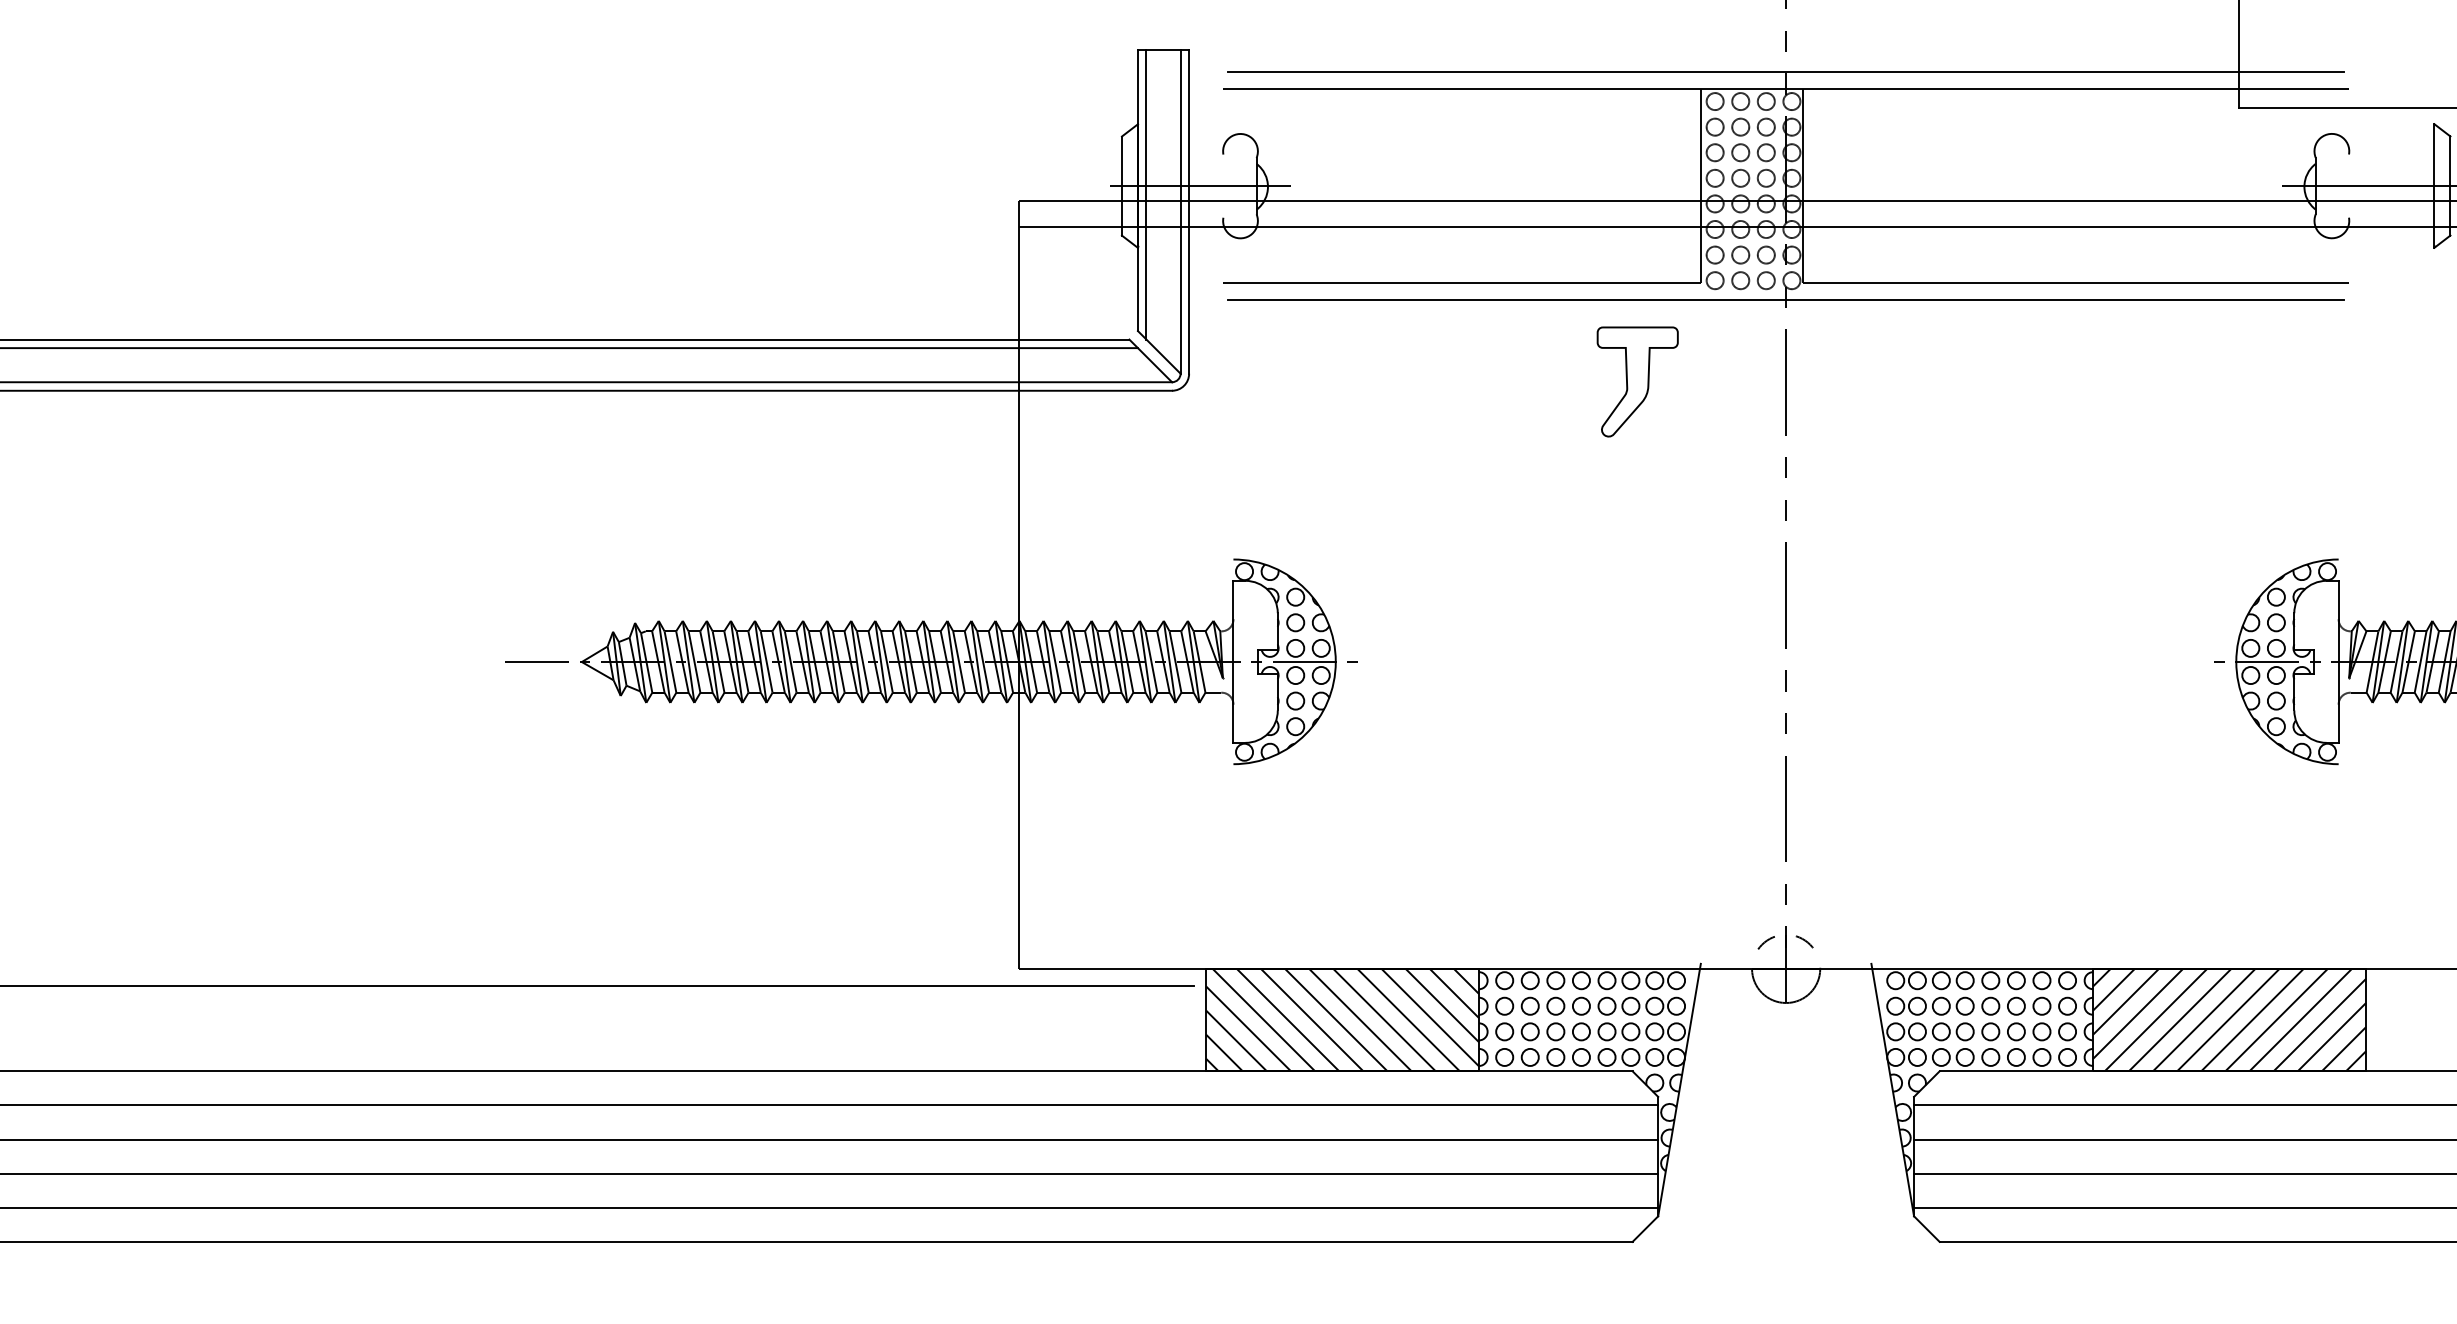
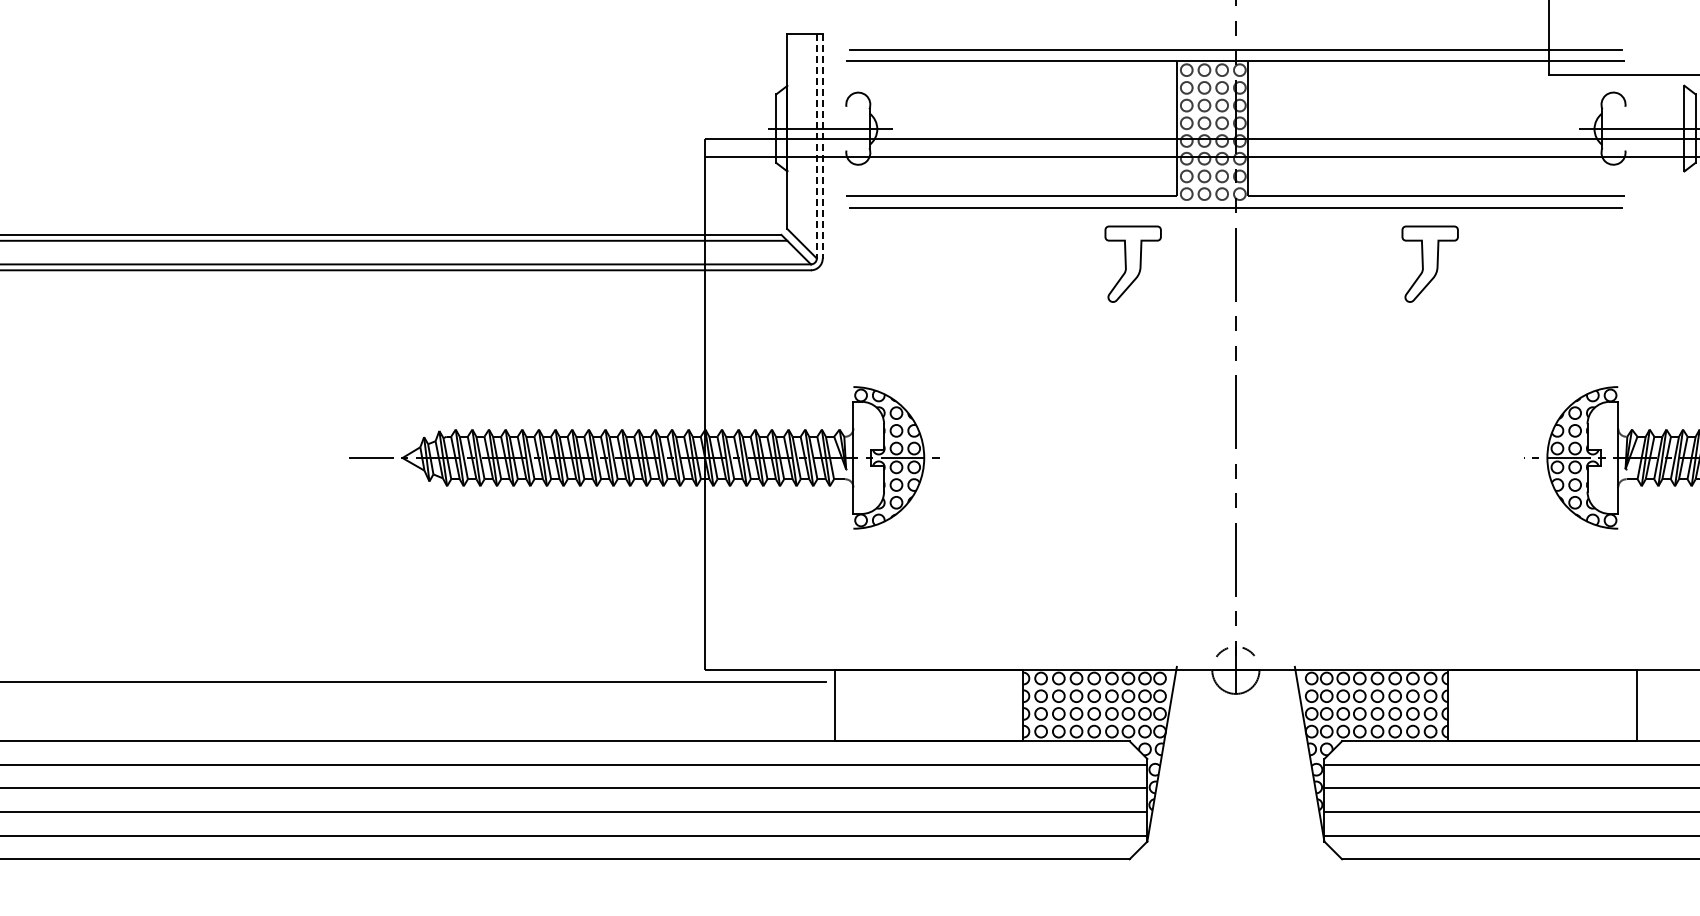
line: (1146, 194) -> (793, 134), removed
line: (1180, 211) -> (816, 146), solid -> dashed
line: (1188, 211) -> (822, 146), solid -> dashed
part: (2065, 380) -> (1429, 263), added
hatch: (1341, 1019) -> (928, 705), removed
hatch: (2229, 1019) -> (1542, 705), removed

